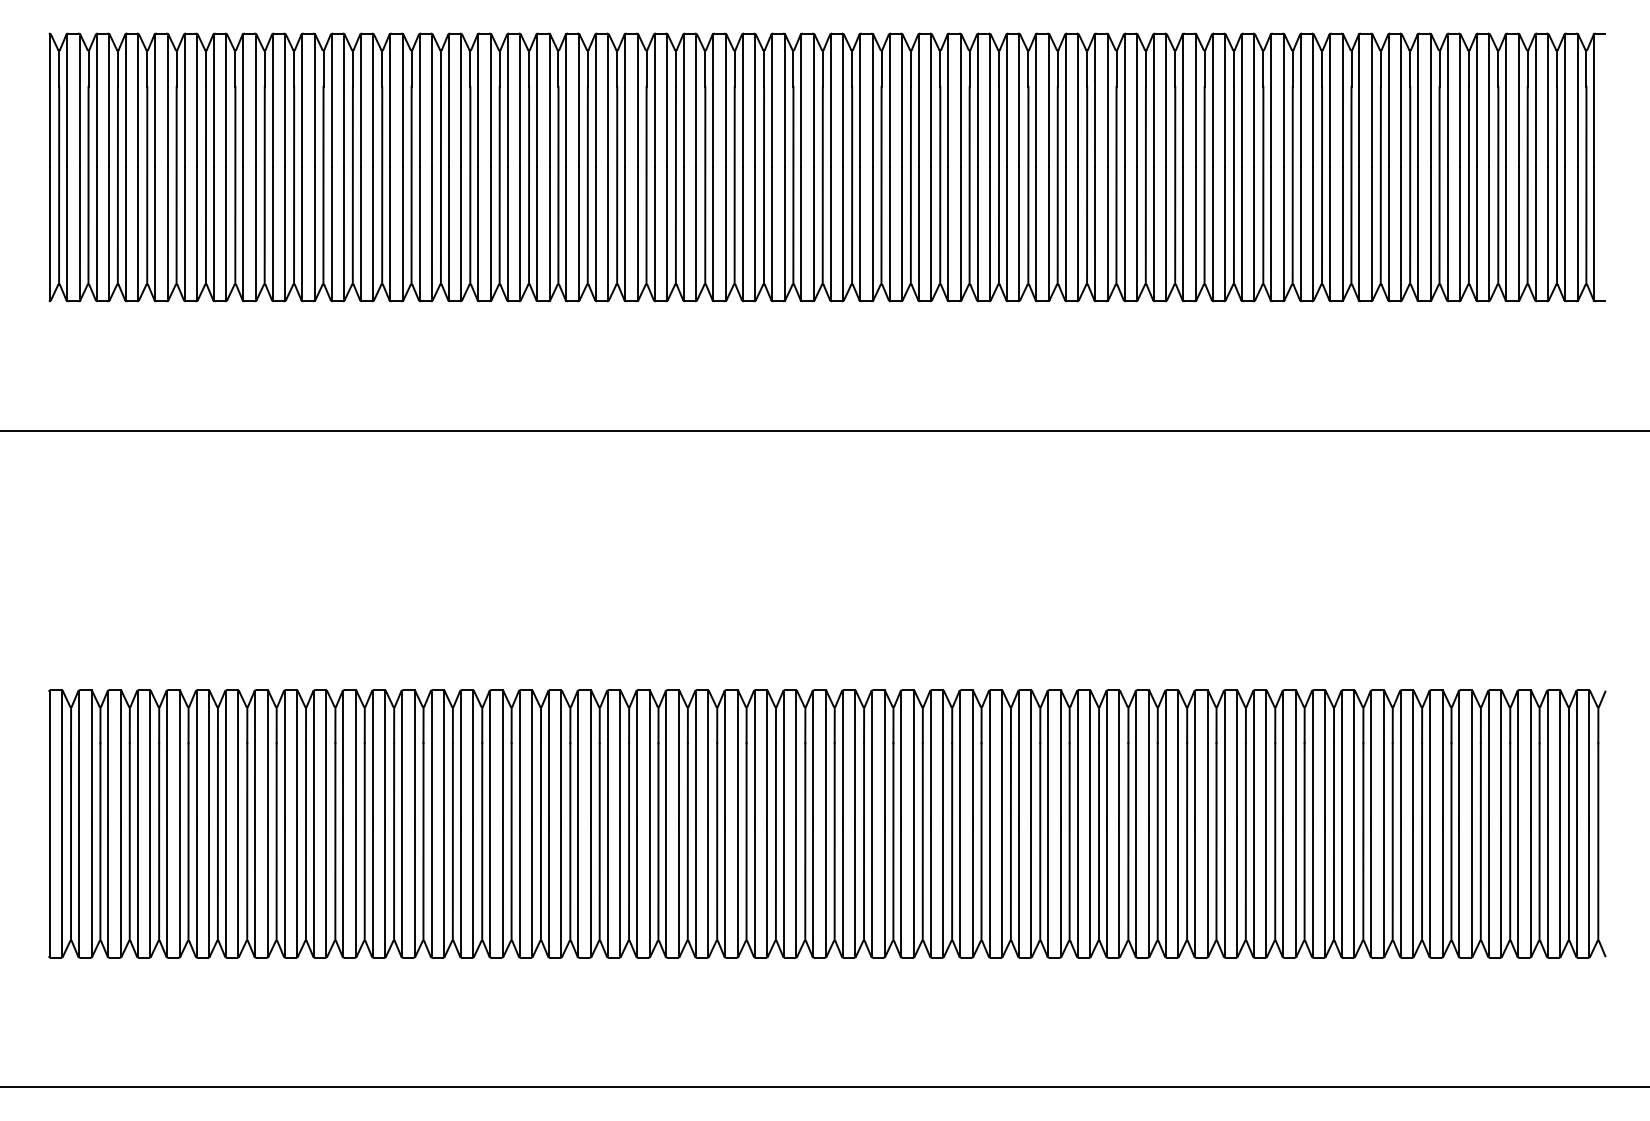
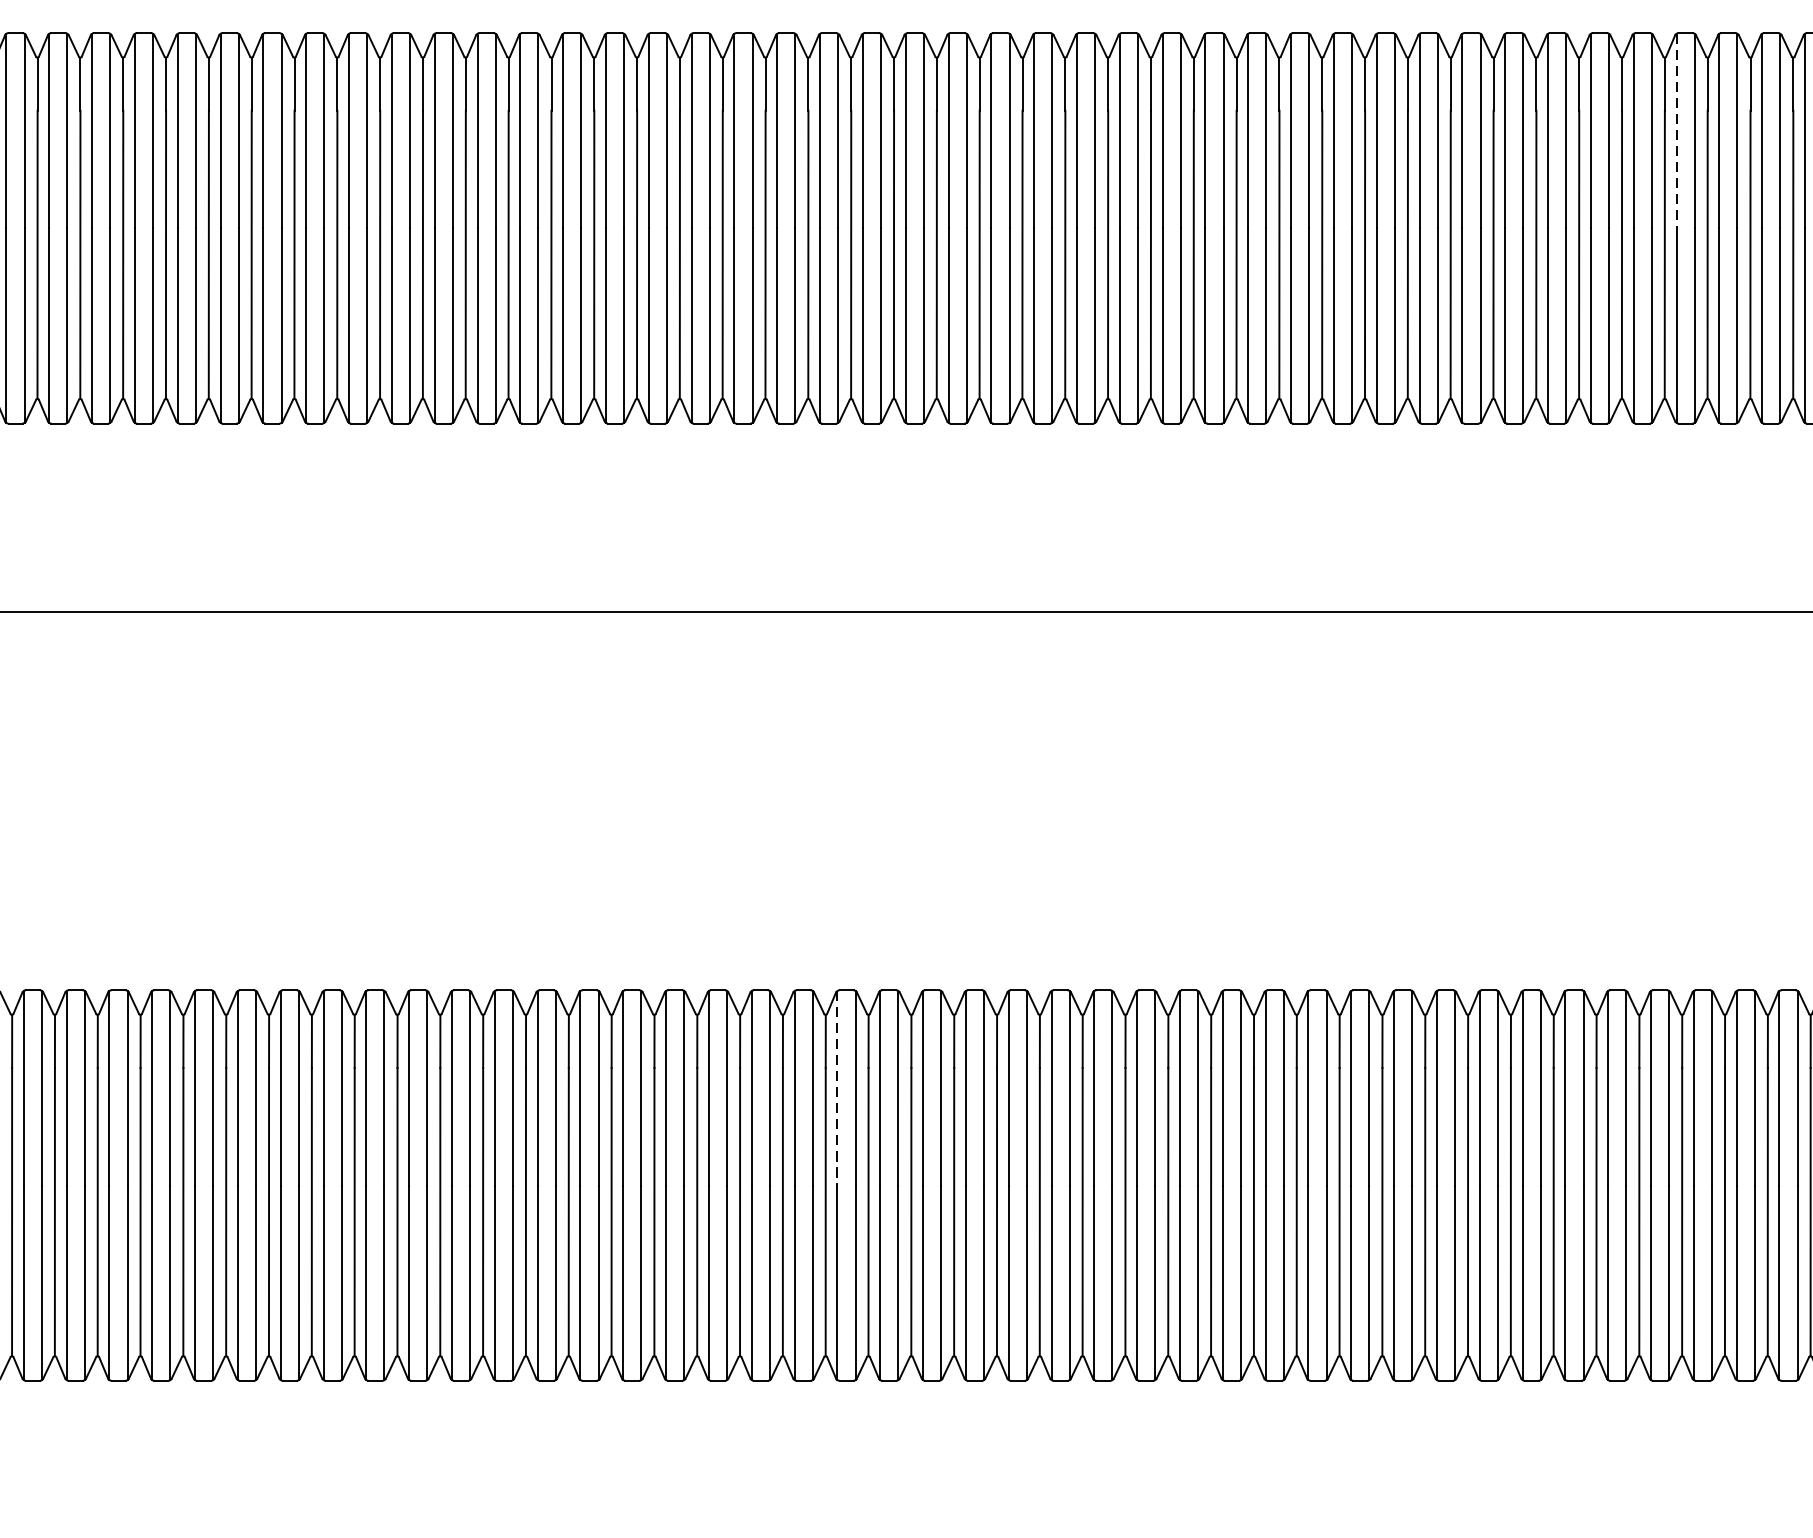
line: (1418, 100) -> (1676, 130), solid -> dashed
line: (842, 757) -> (837, 1088), solid -> dashed

